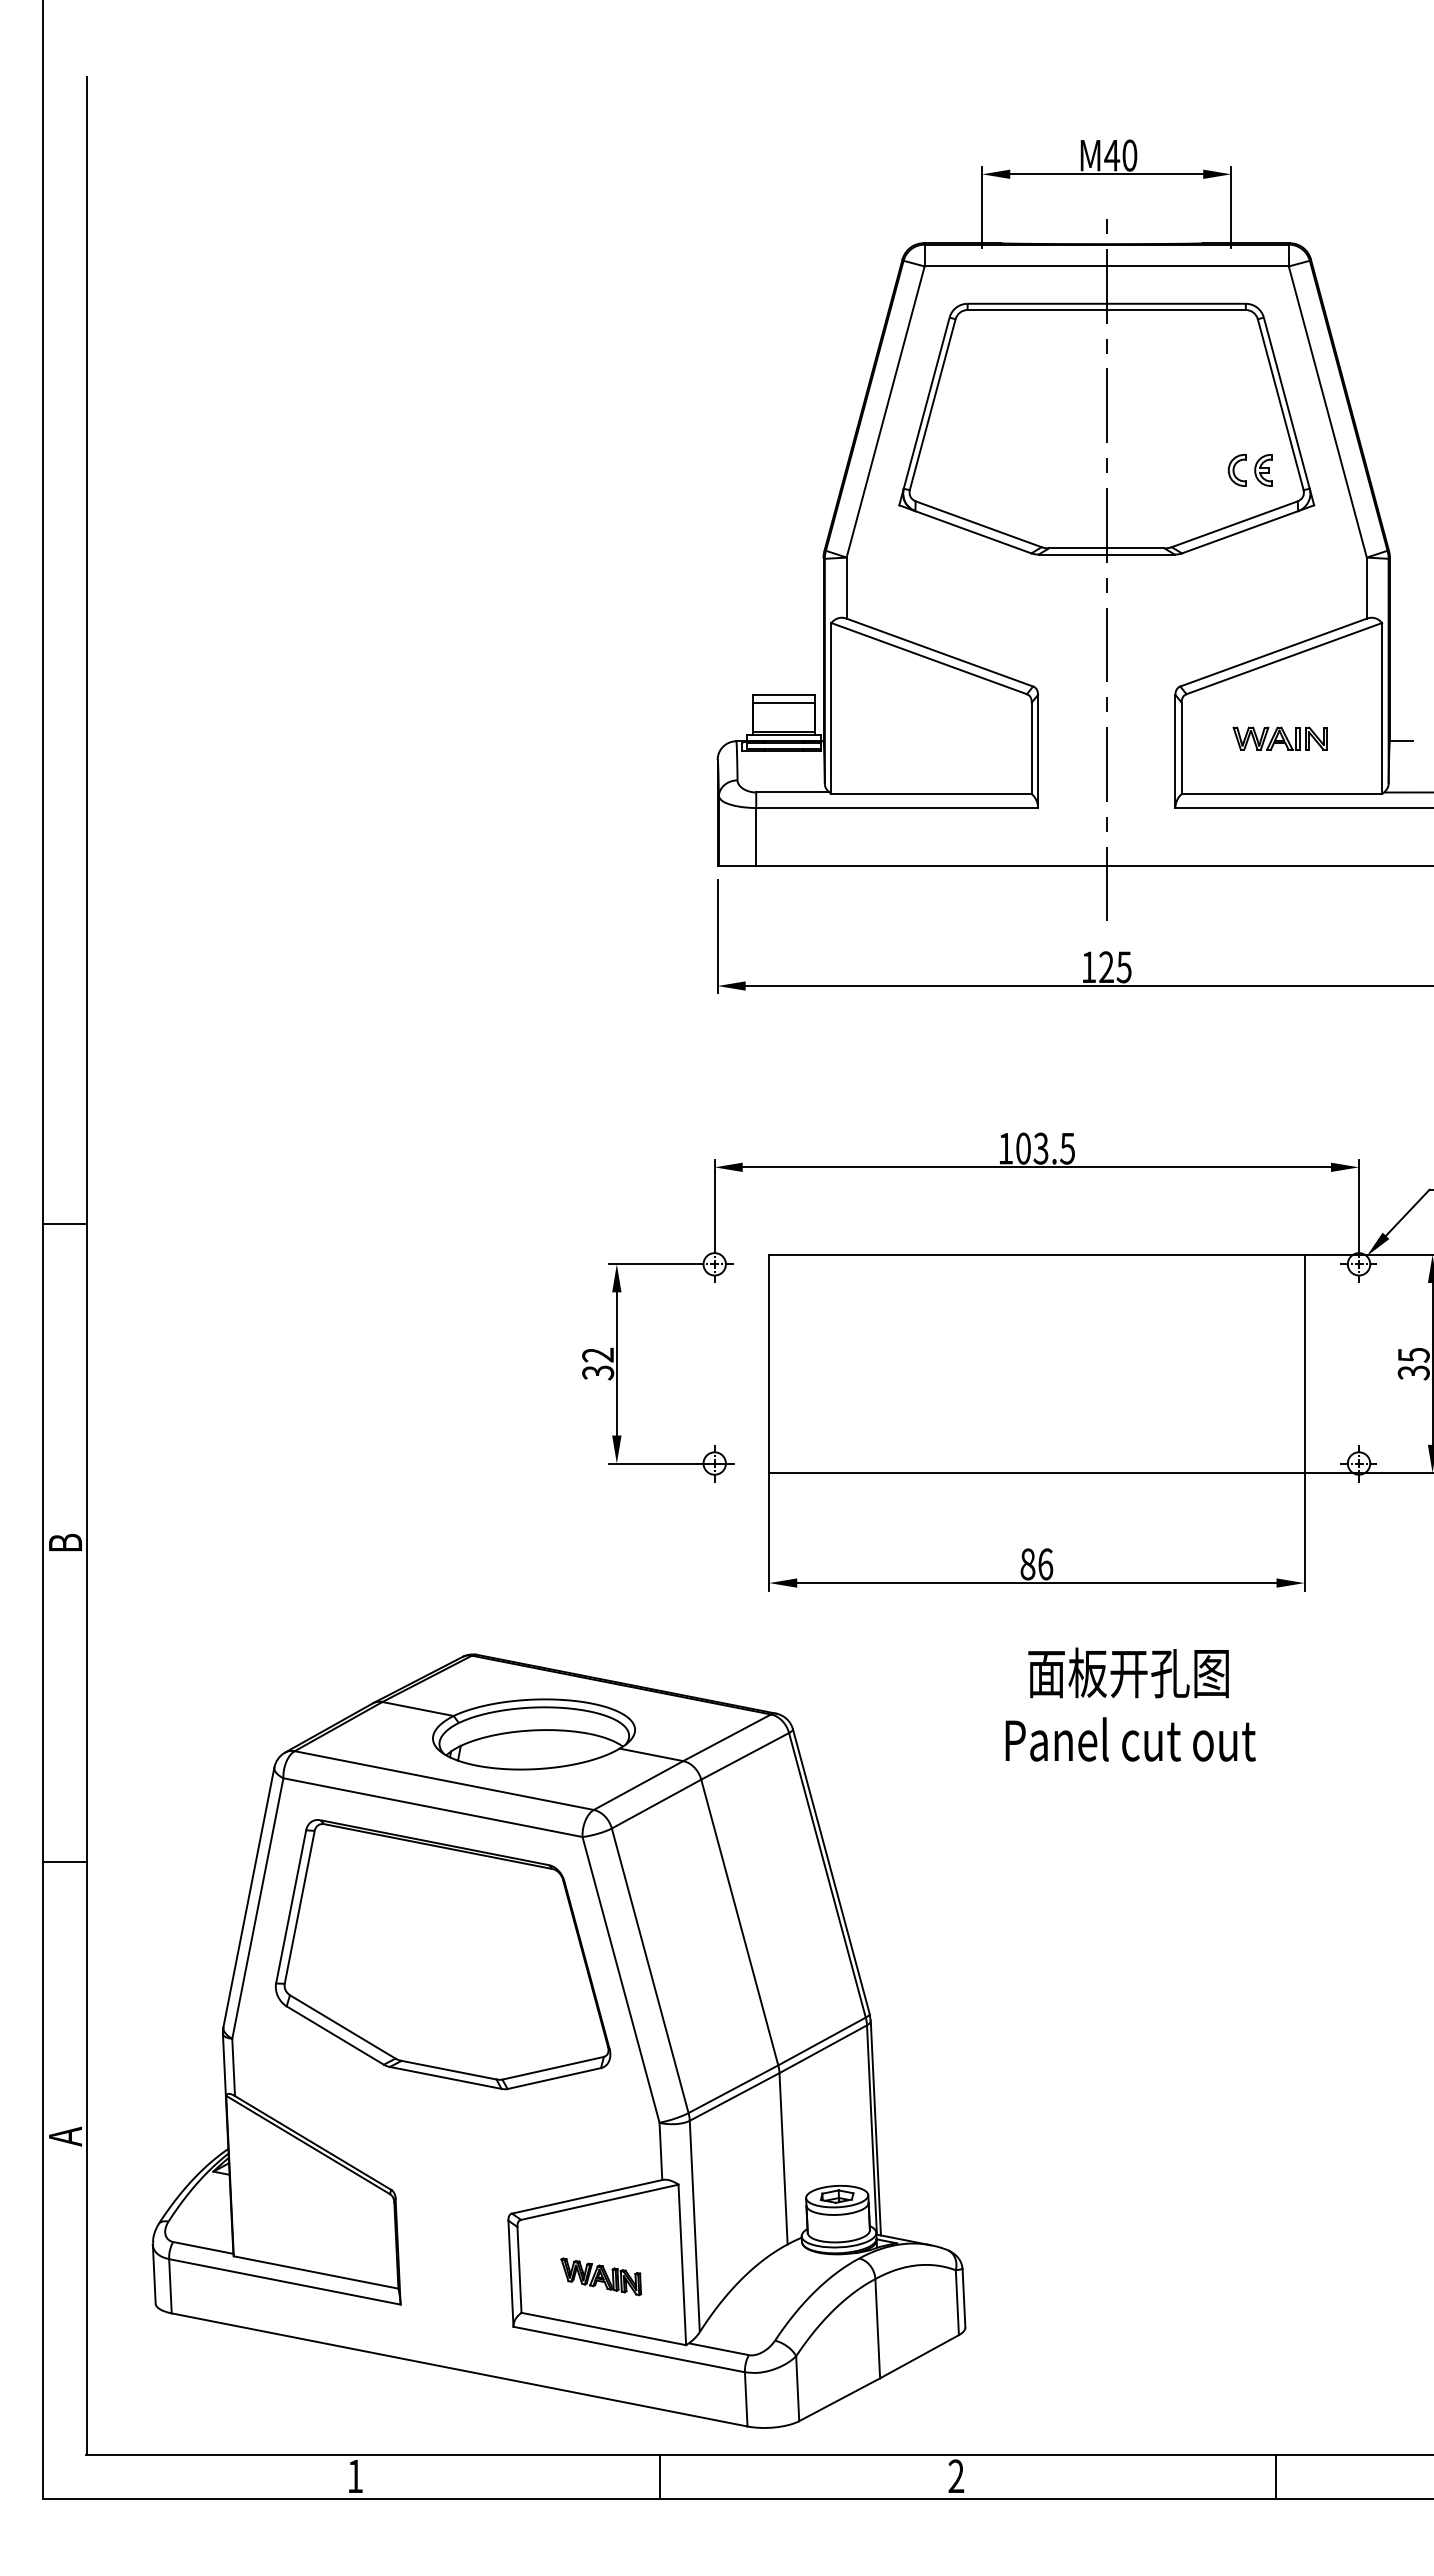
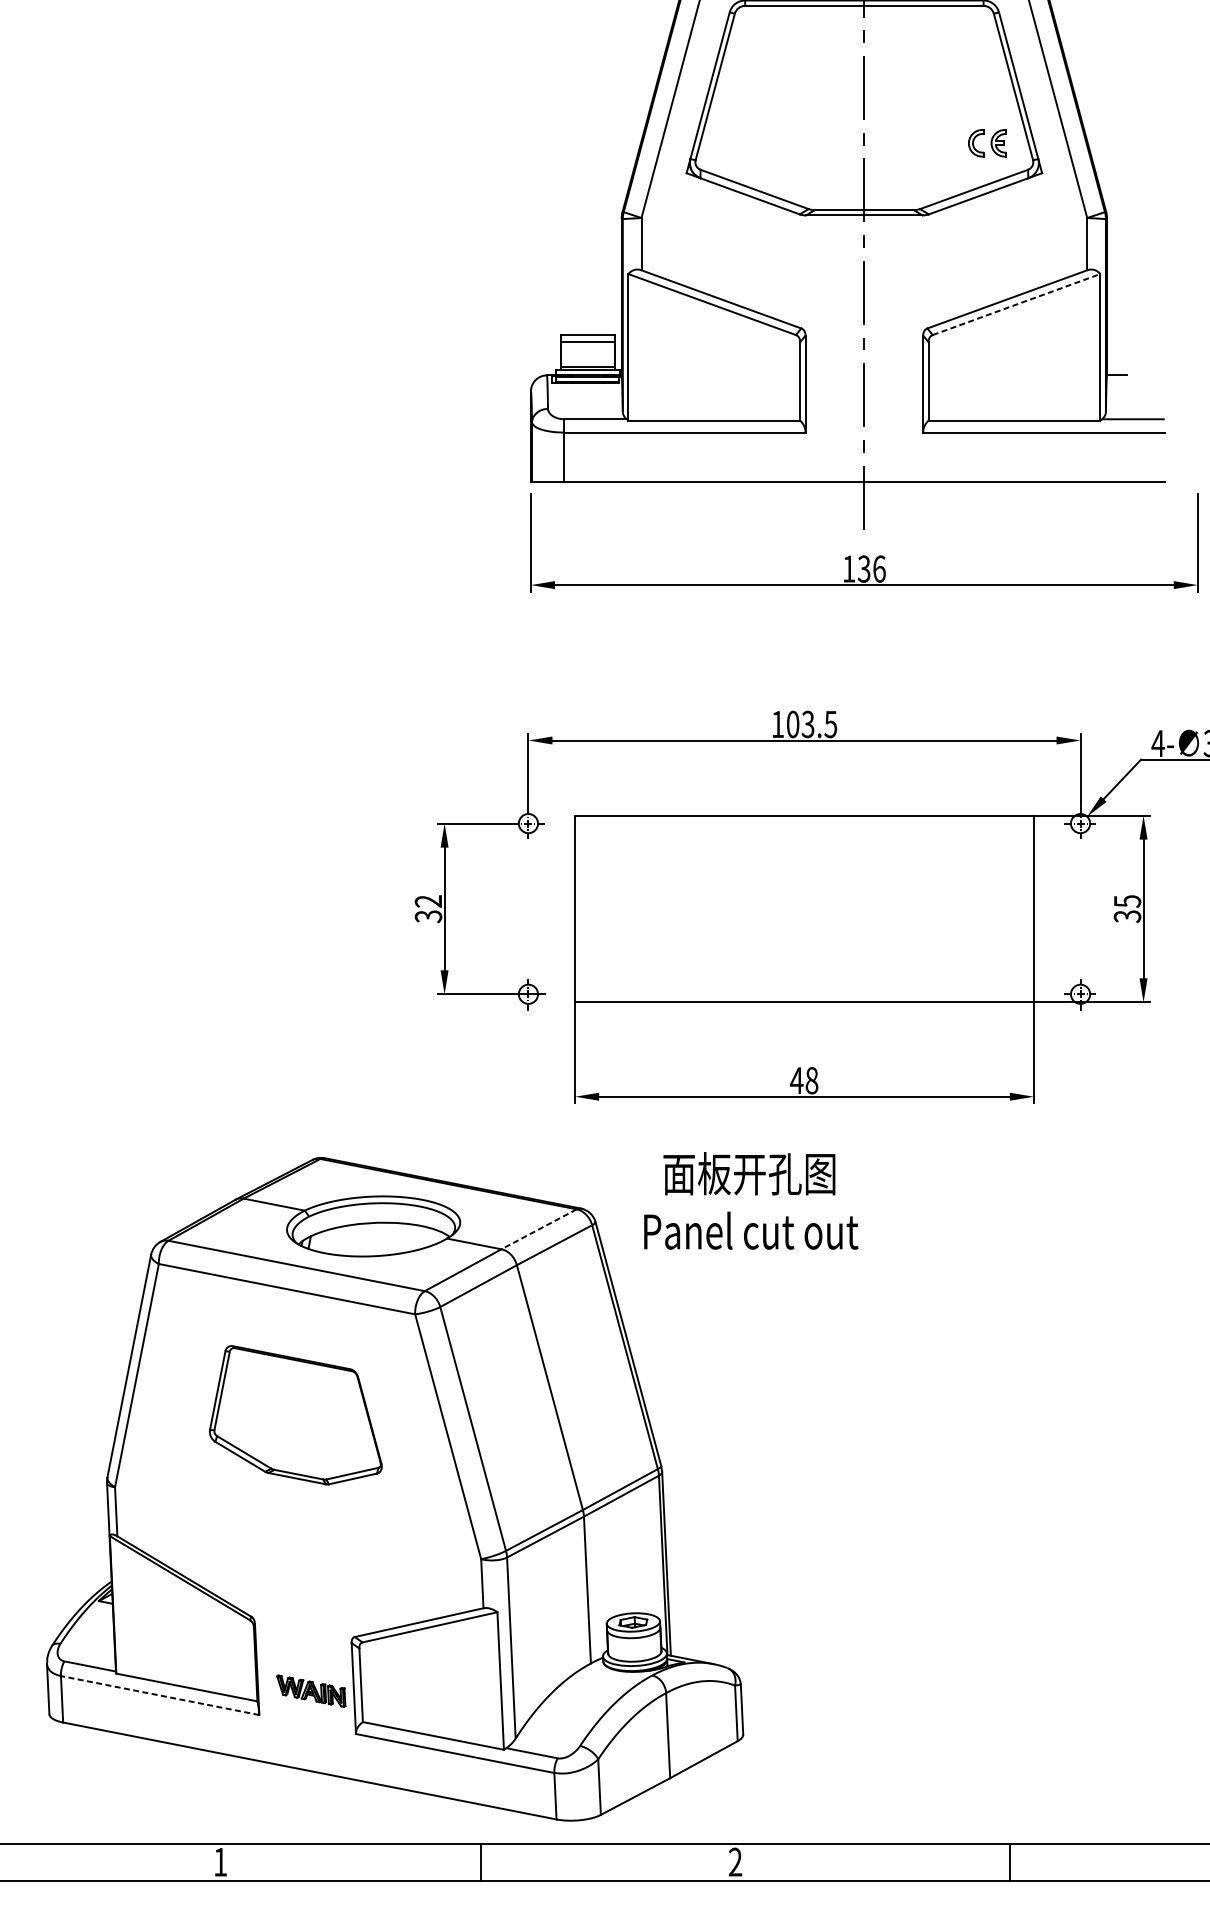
line: (1284, 658) -> (1016, 304), solid -> dashed
part: (1279, 738) -> (1012, 373), removed
text: (1115, 967) -> (871, 569), 125 -> 136
text: (1036, 1564) -> (804, 1080), 86 -> 48
text: (1130, 1704) -> (751, 1200), moved
line: (727, 1737) -> (539, 1229), solid -> dashed
part: (443, 1954) -> (296, 1415), size x0.6
part: (601, 2276) -> (311, 1690), moved
line: (284, 2281) -> (159, 1695), solid -> dashed

